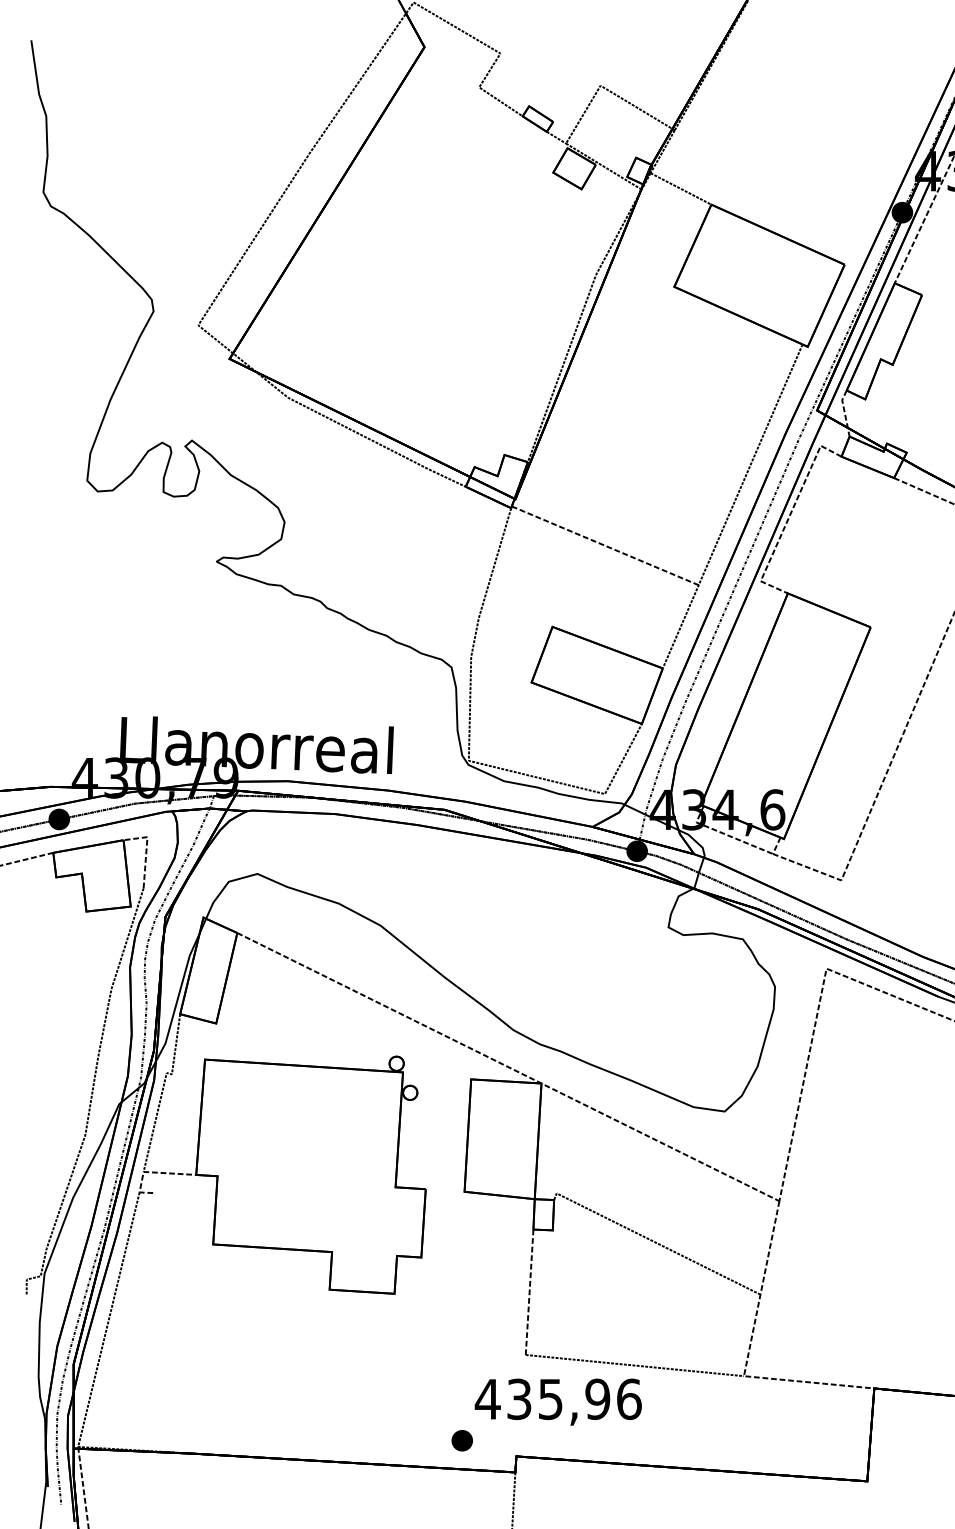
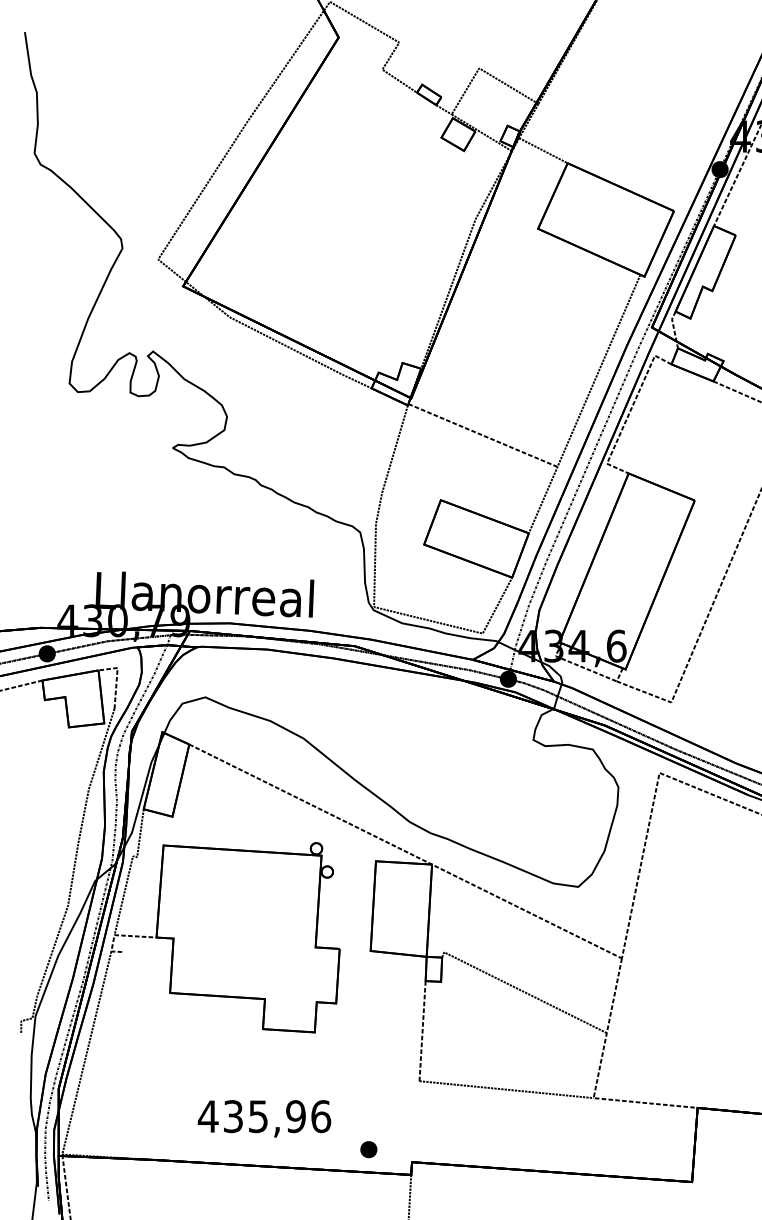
text: (558, 1401) -> (264, 1118), moved

